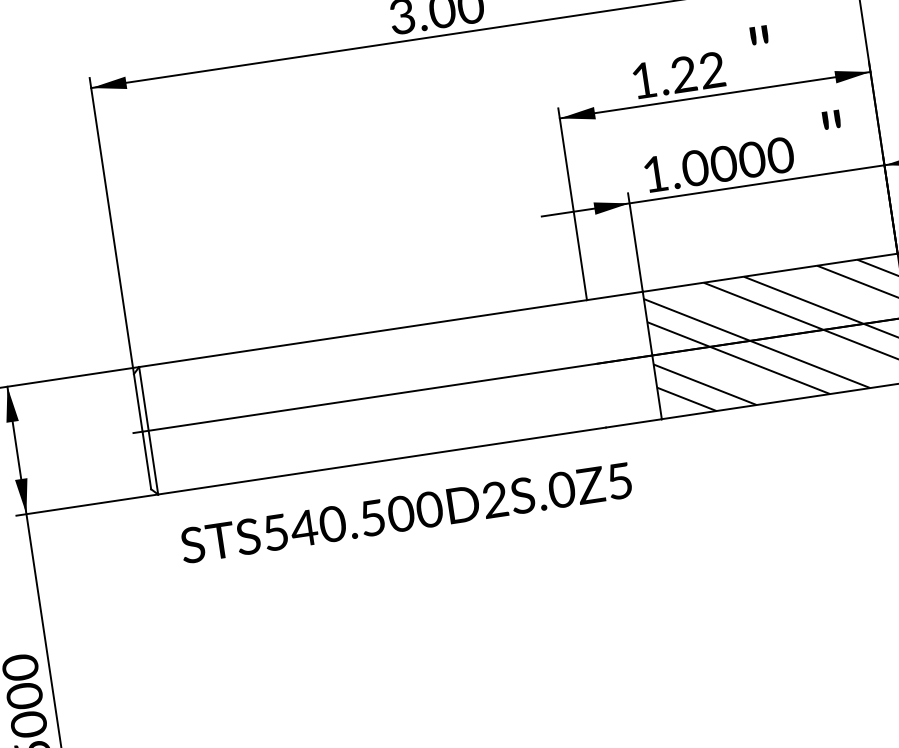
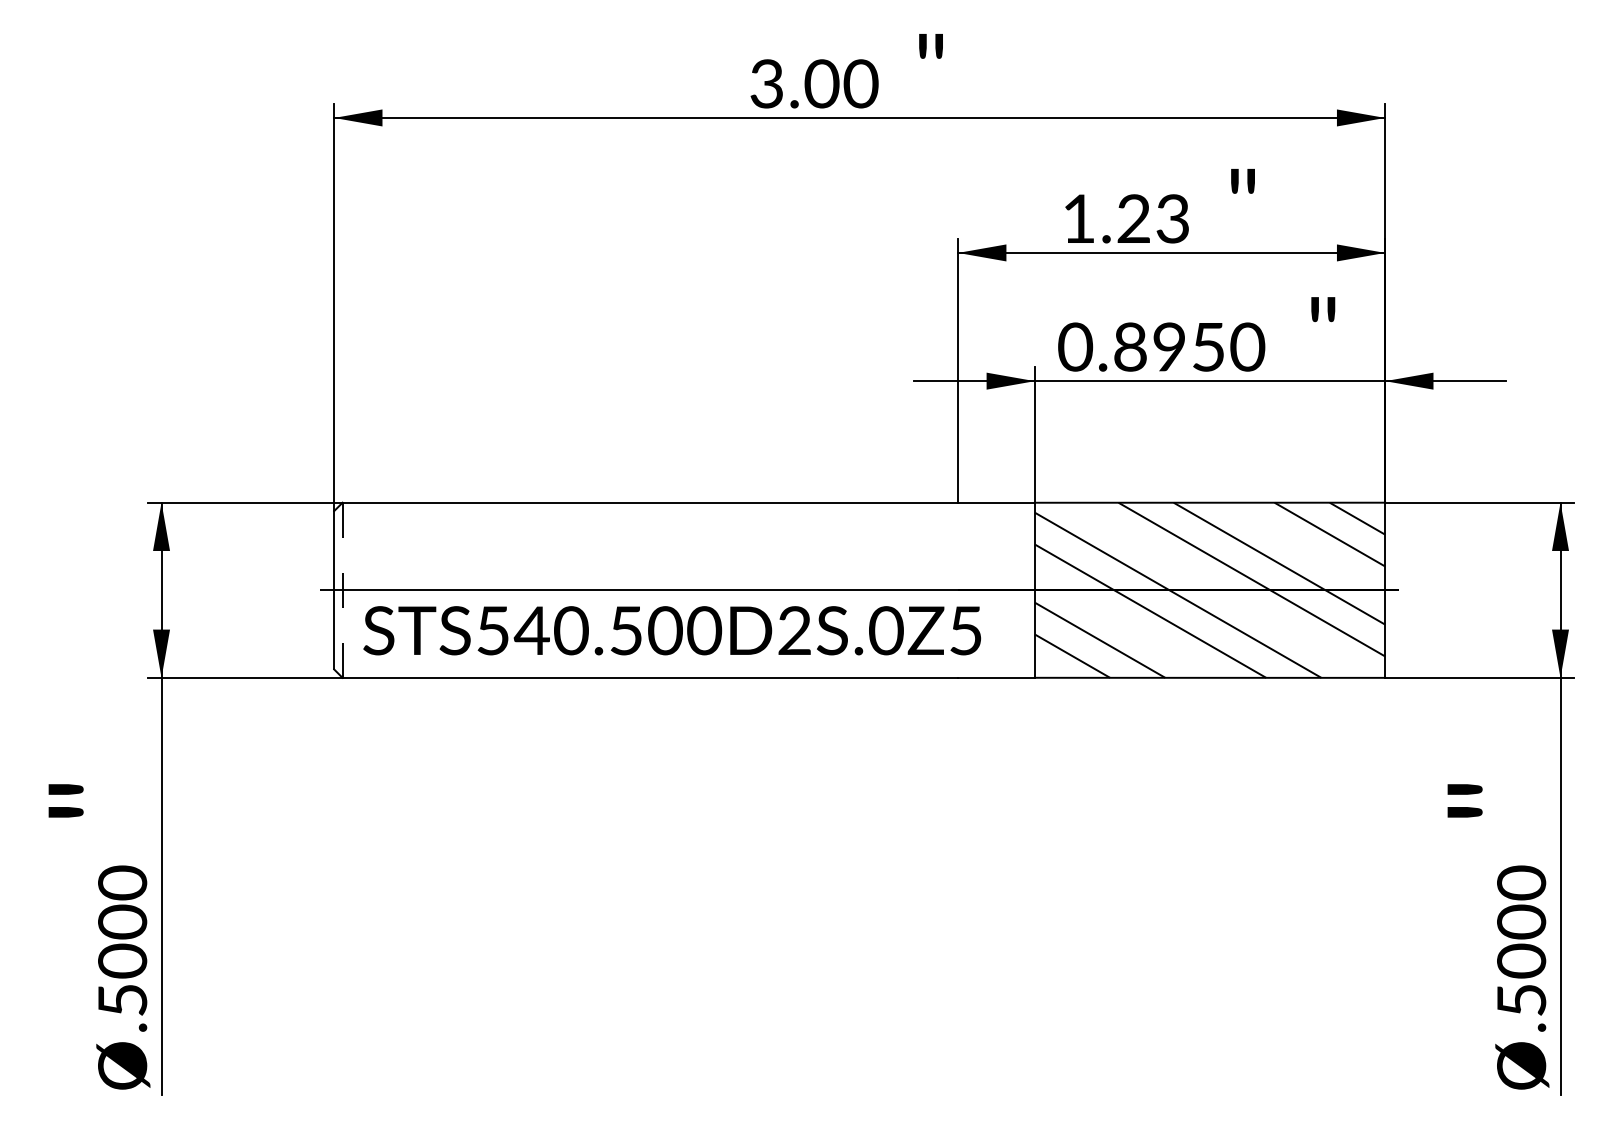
text: (712, 70) -> (1172, 219), 1.22 -> 1.23
text: (704, 166) -> (1142, 346), 1.0000 -> 0.8950
line: (148, 430) -> (342, 590), solid -> dashed
text: (406, 512) -> (672, 630), moved

